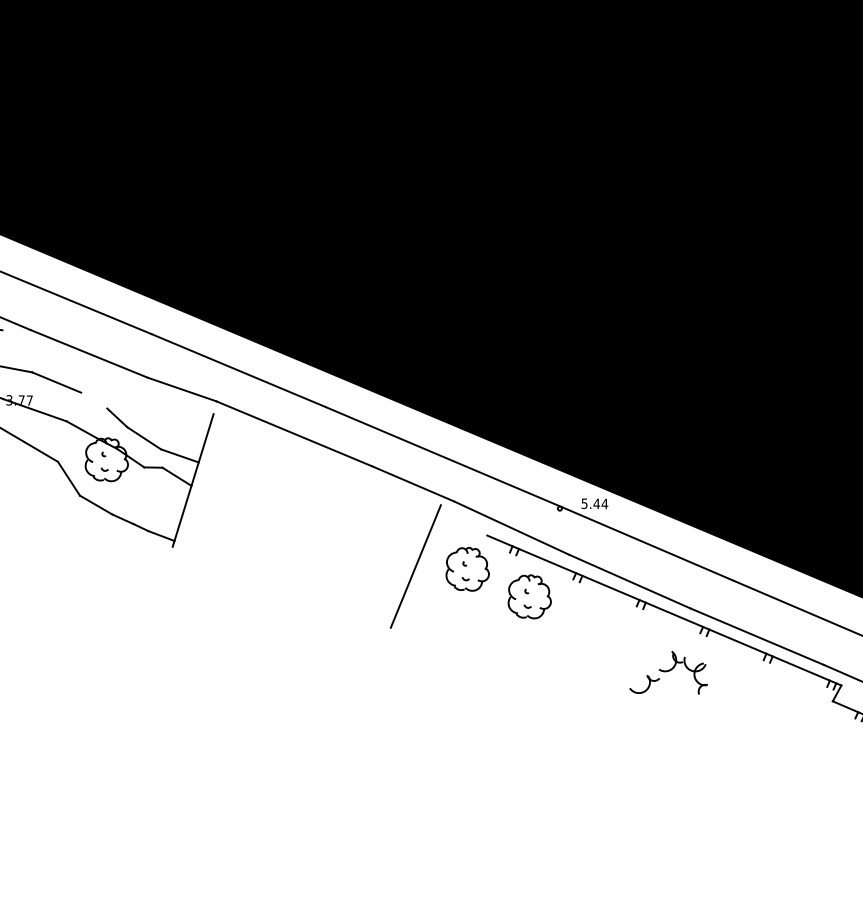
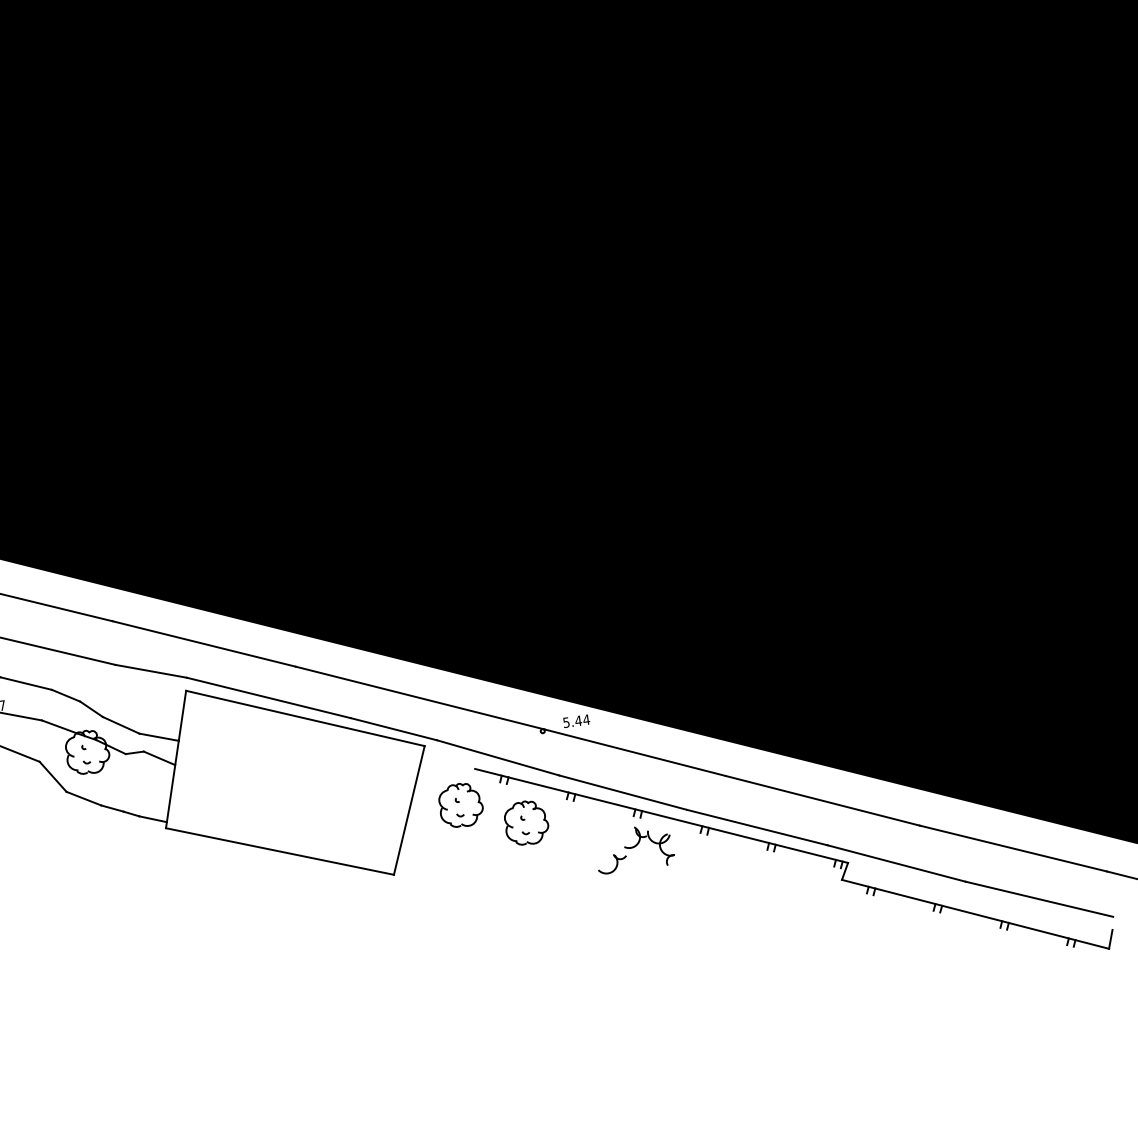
line: (93, 400) -> (65, 695), added
line: (327, 459) -> (305, 718), added
line: (281, 587) -> (279, 851), added
part: (670, 674) -> (636, 850), moved

